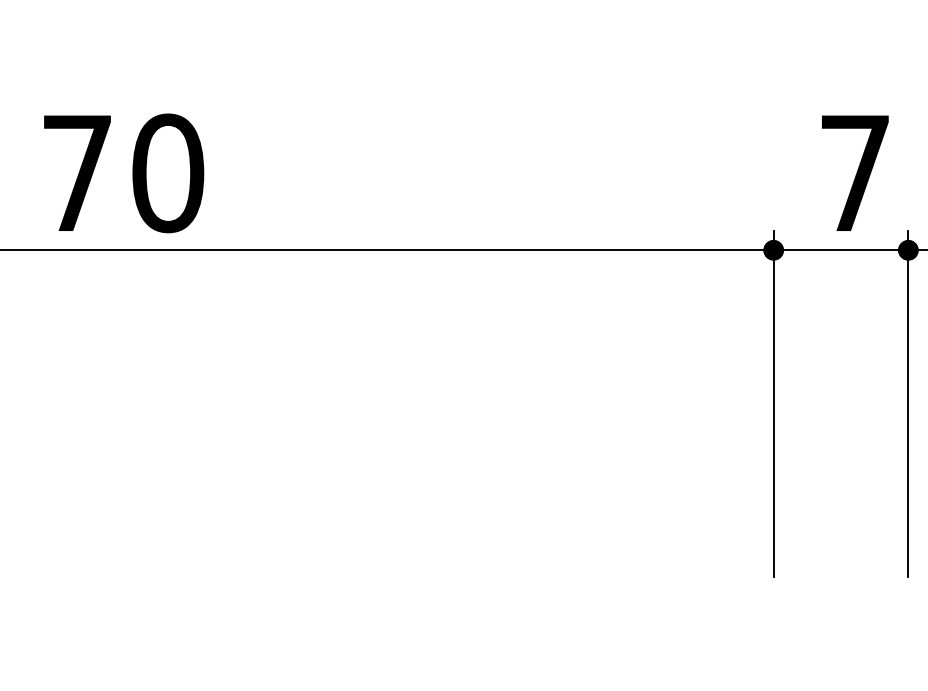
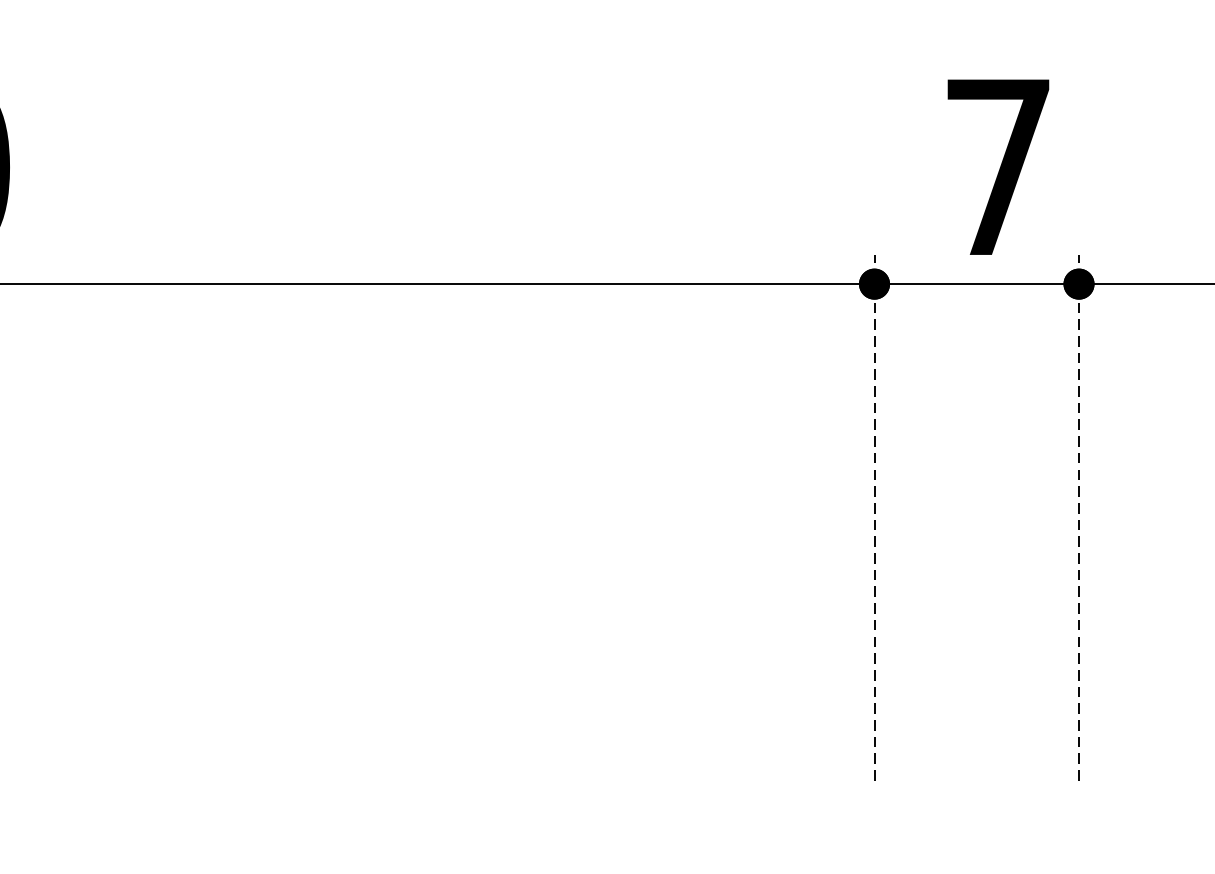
line: (773, 403) -> (874, 516), solid -> dashed
line: (908, 403) -> (1079, 516), solid -> dashed

